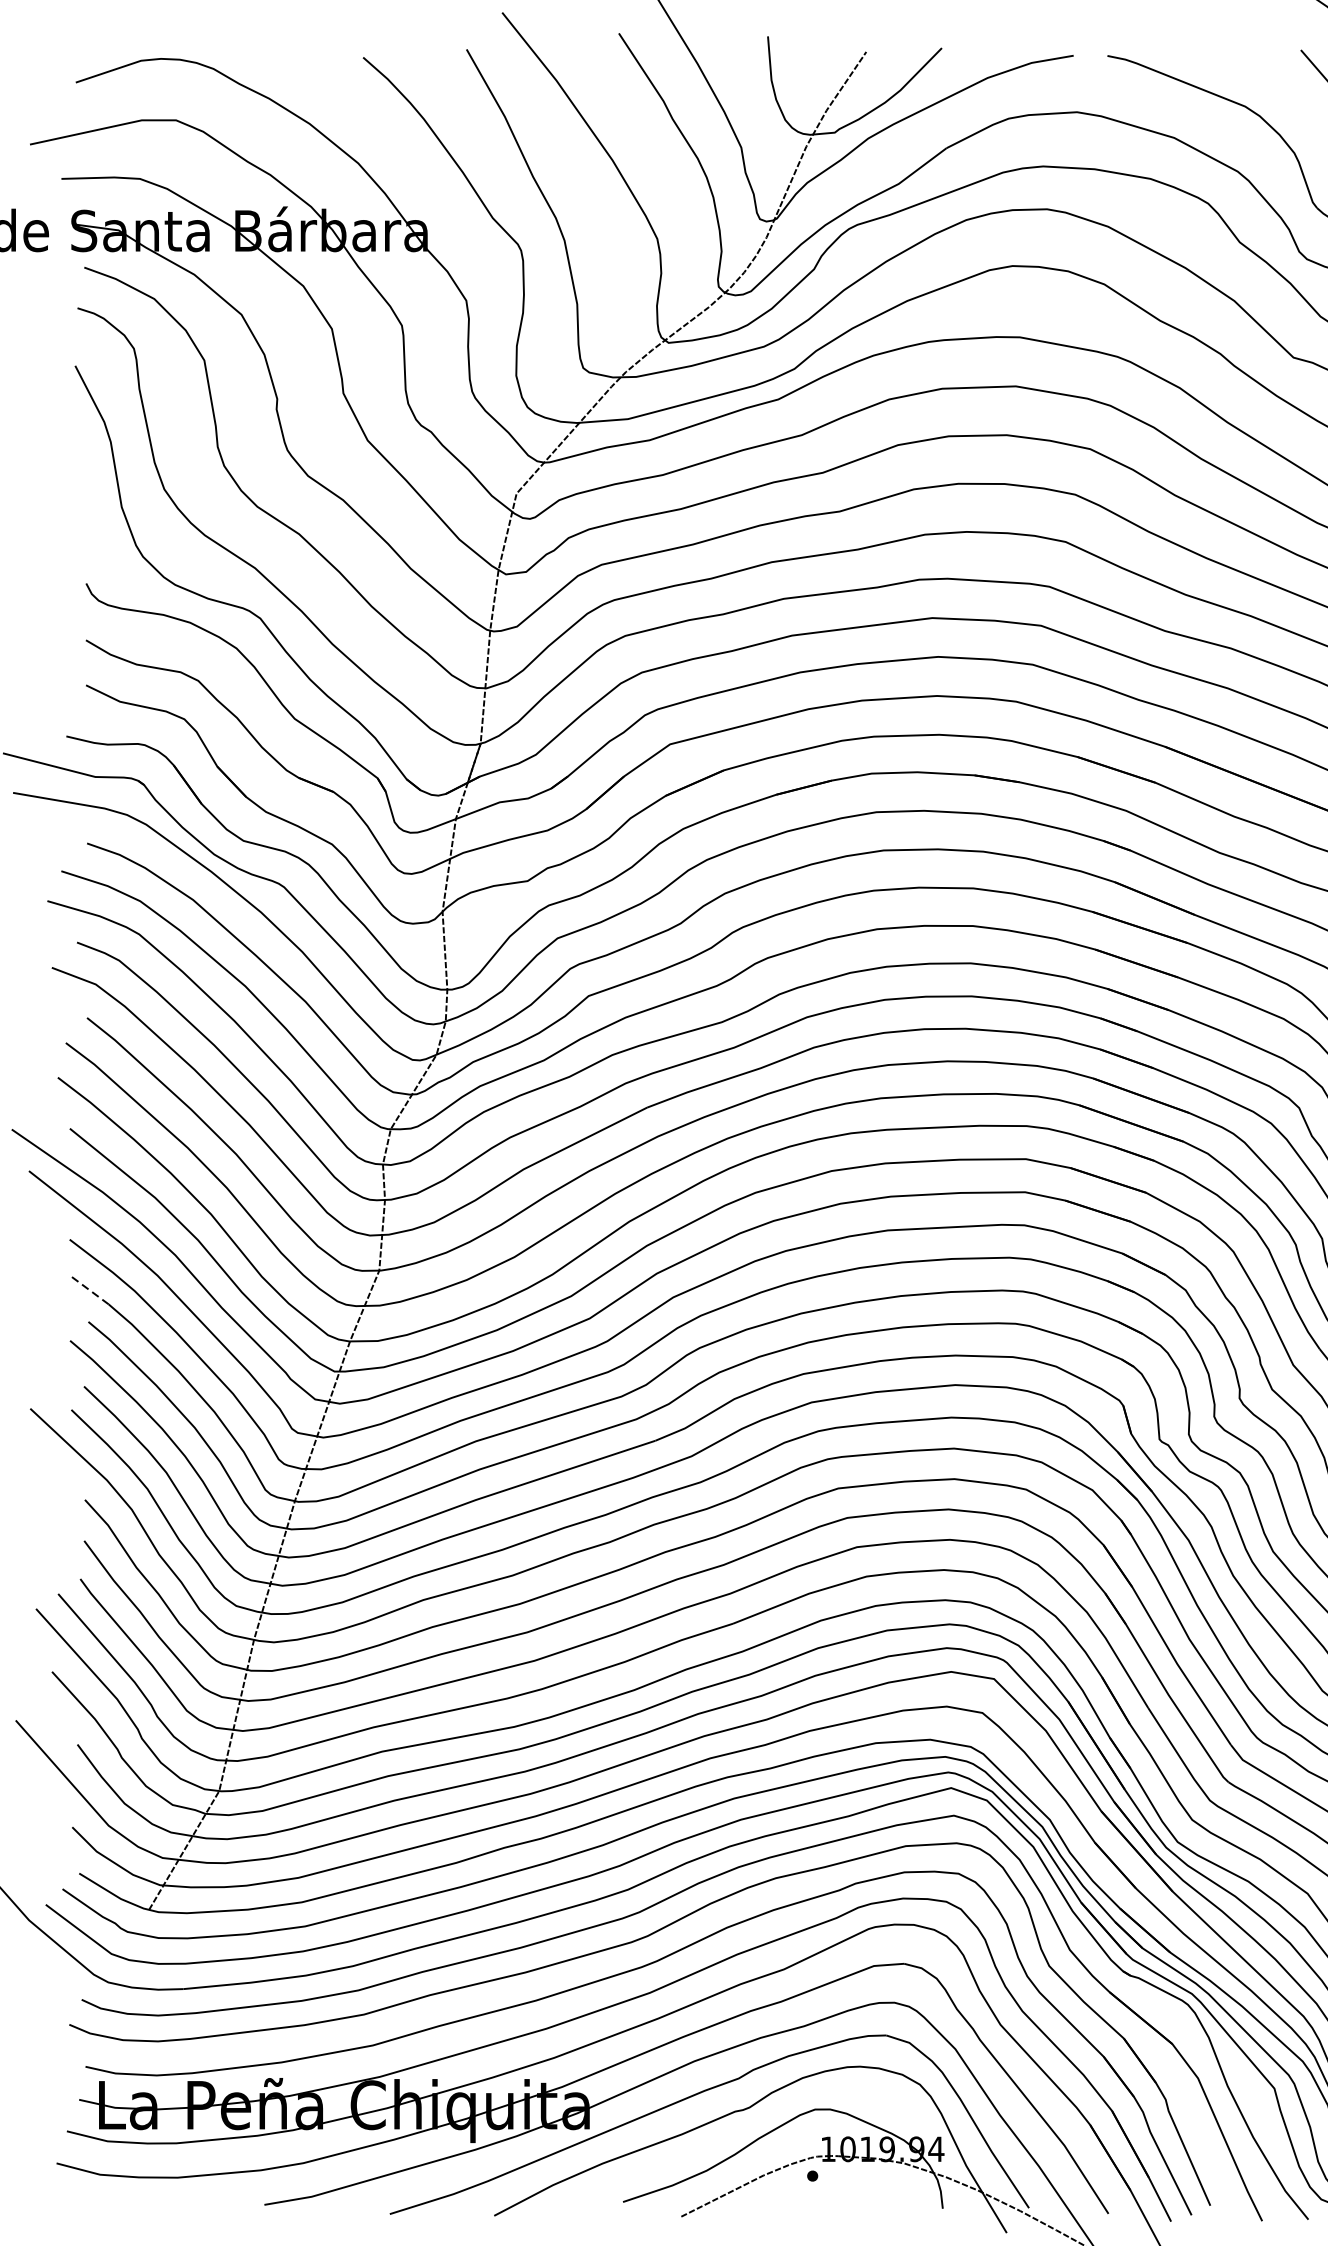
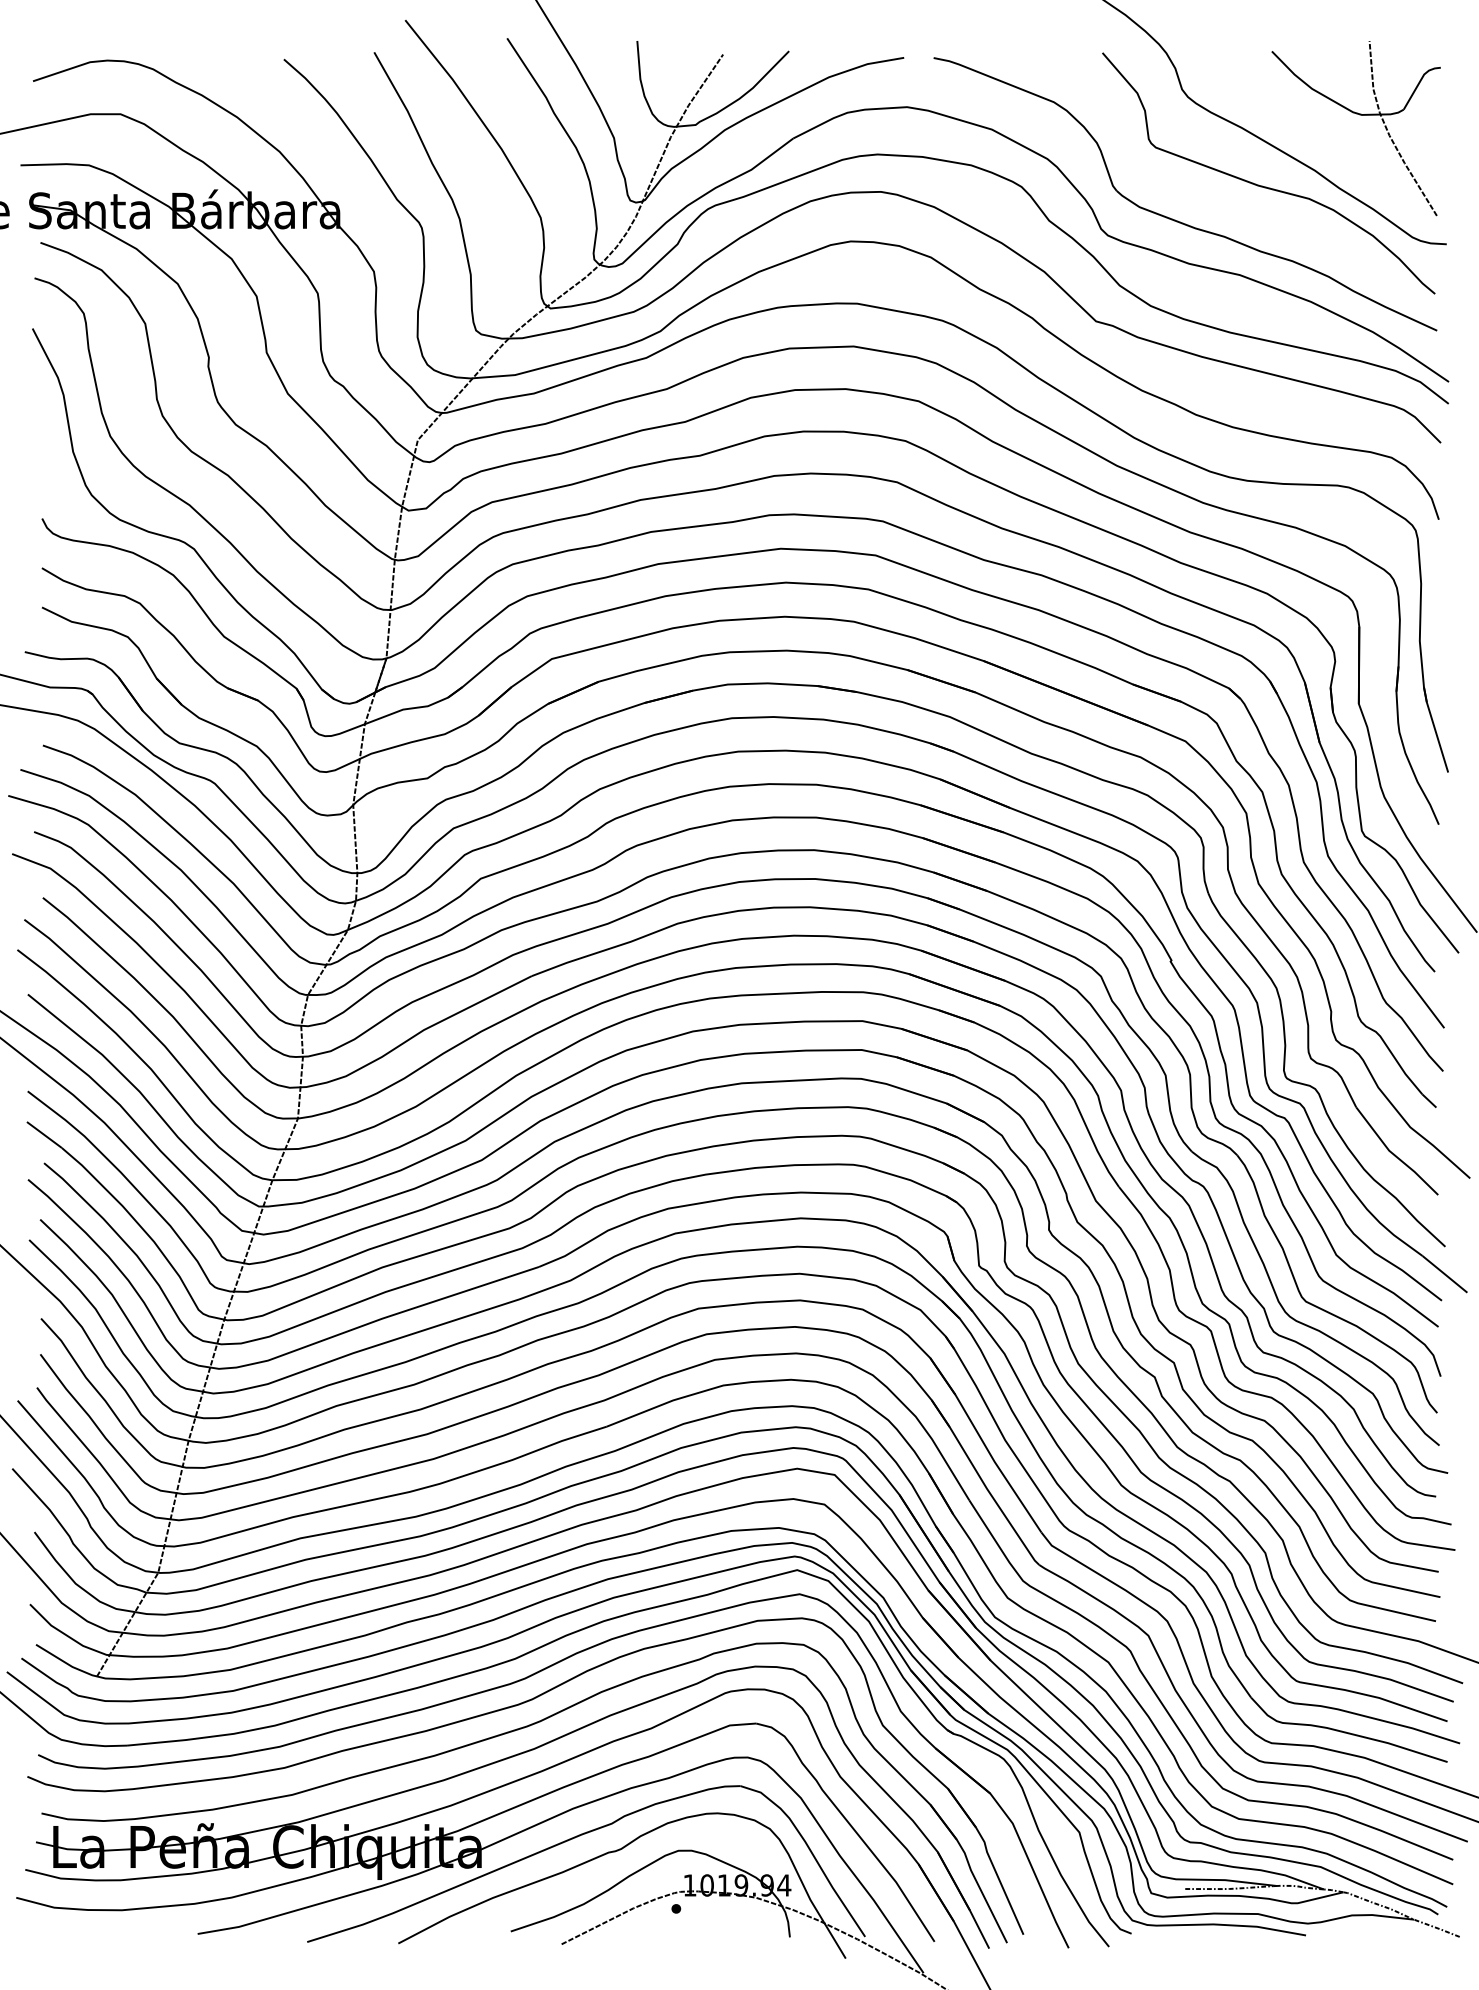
line: (88, 1289) -> (44, 1134), dashed -> solid

